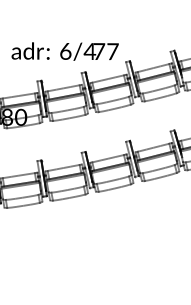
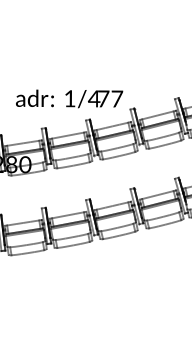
text: (65, 51) -> (69, 98), 6/4 -> 1/4

